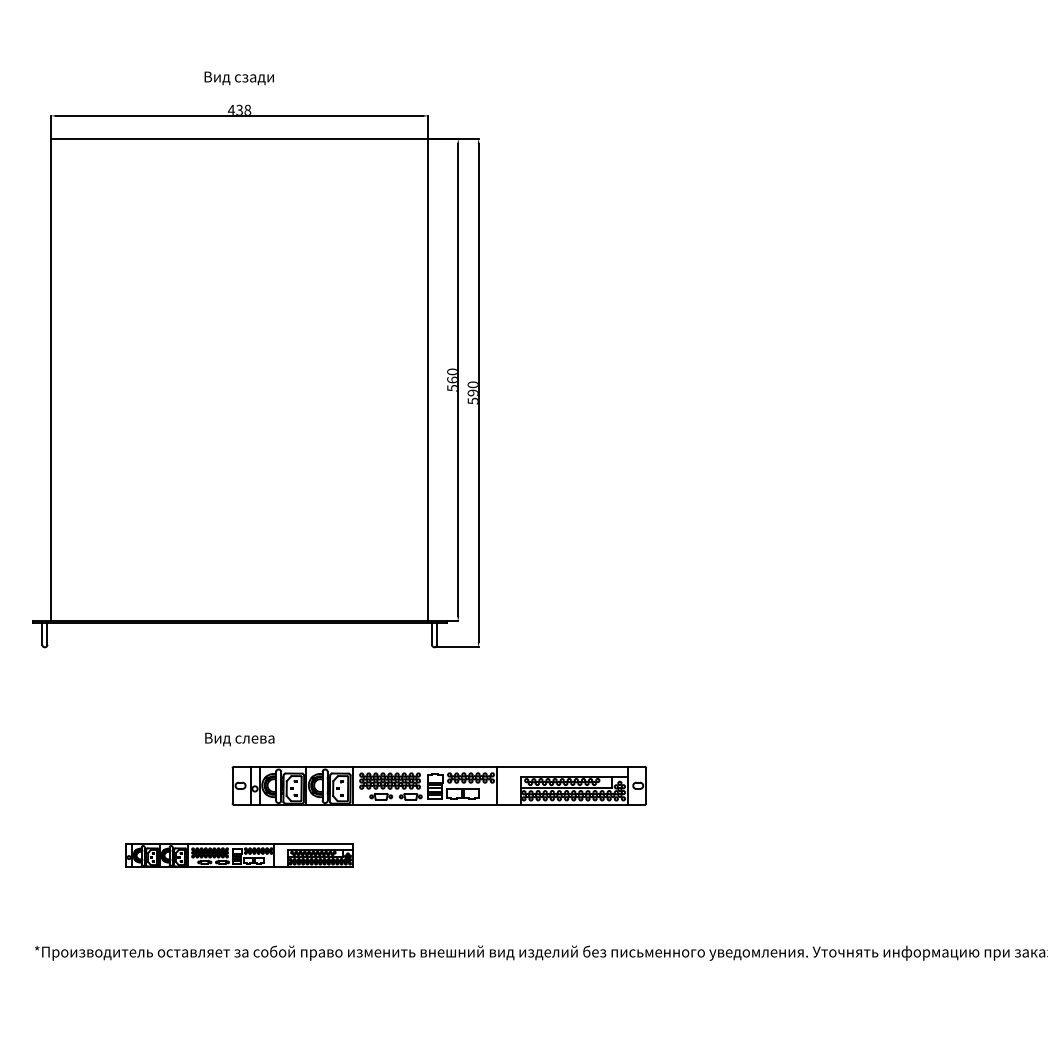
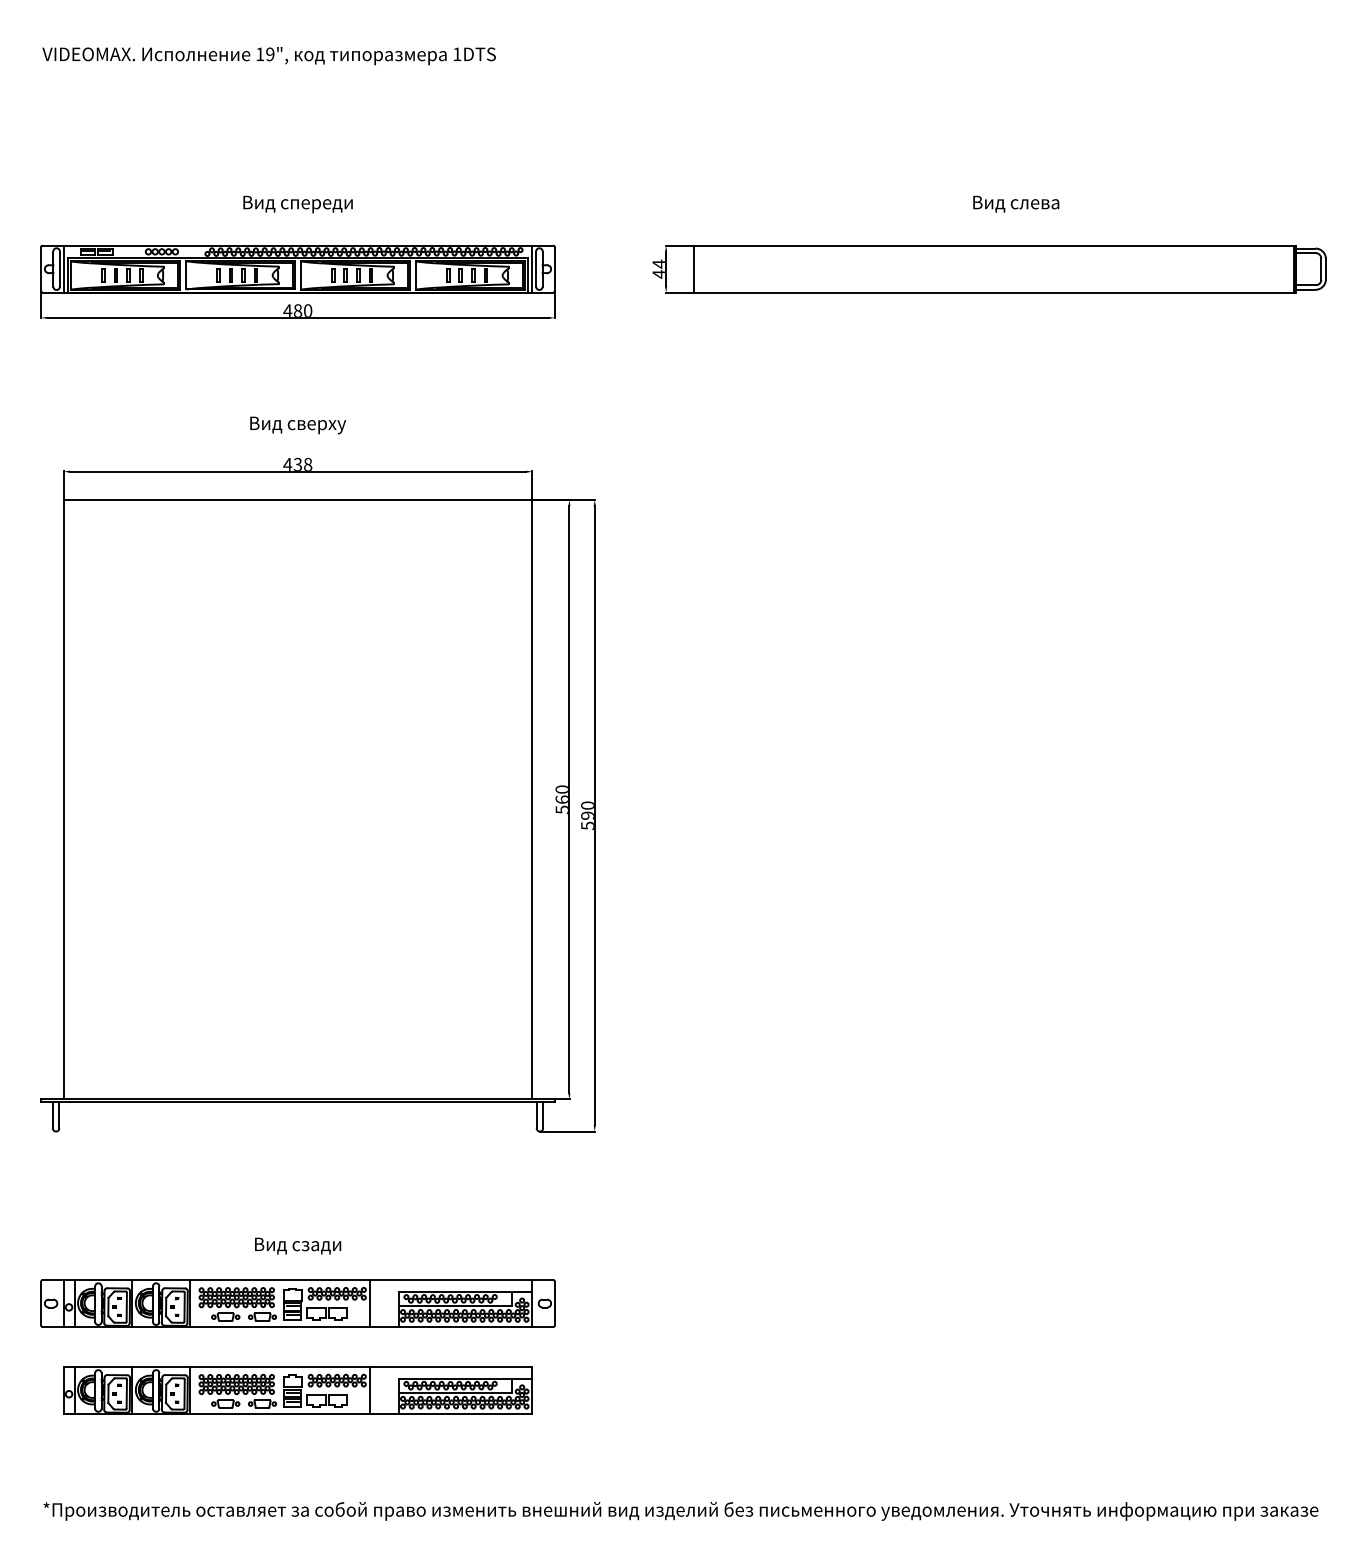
text: (240, 78) -> (298, 425), Вид сзади -> Вид сверху
text: (240, 739) -> (298, 1246), Вид слева -> Вид сзади
part: (439, 785) -> (297, 1303), moved
part: (239, 855) -> (297, 1390), size x1.67

